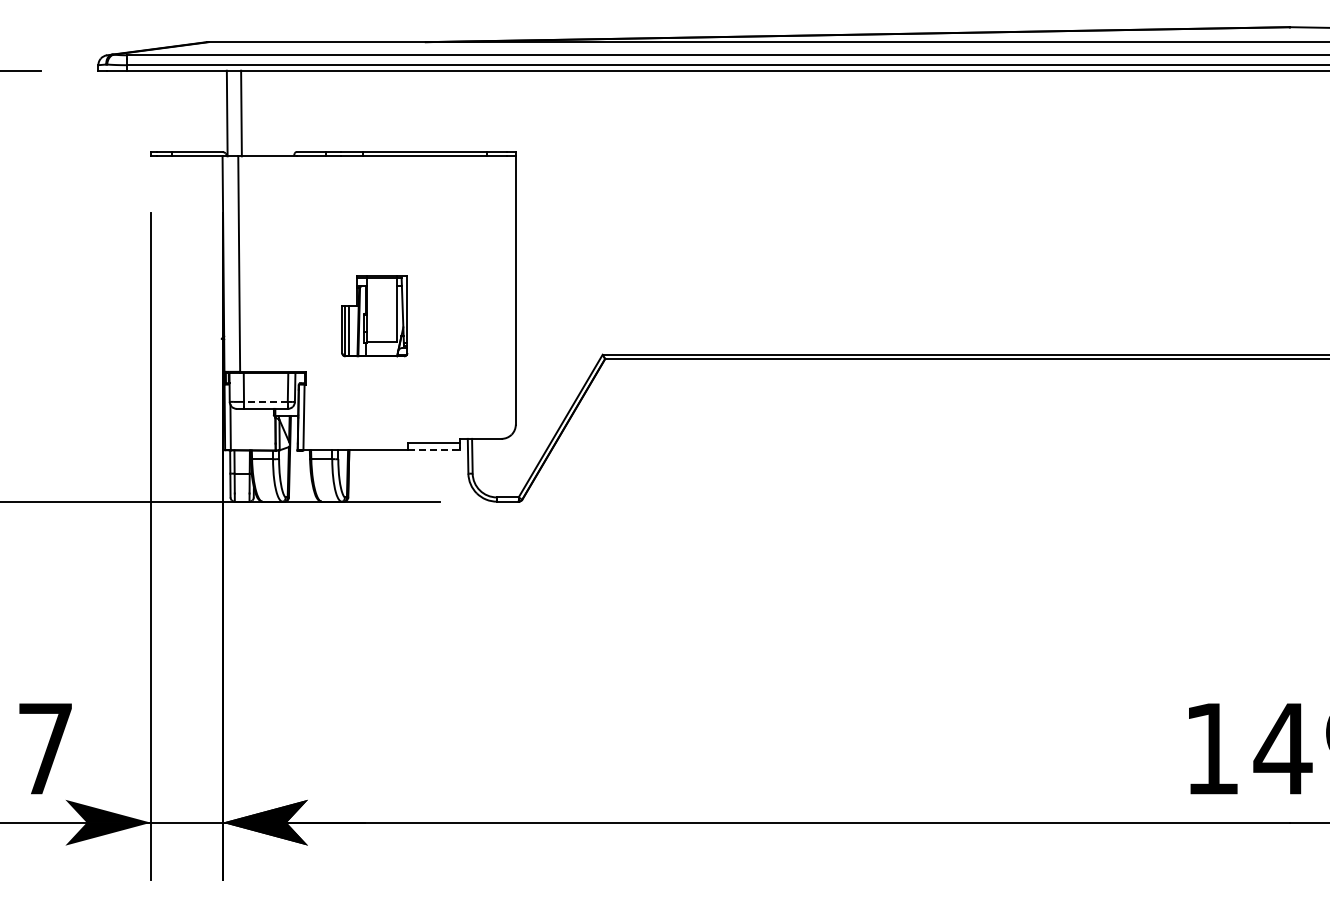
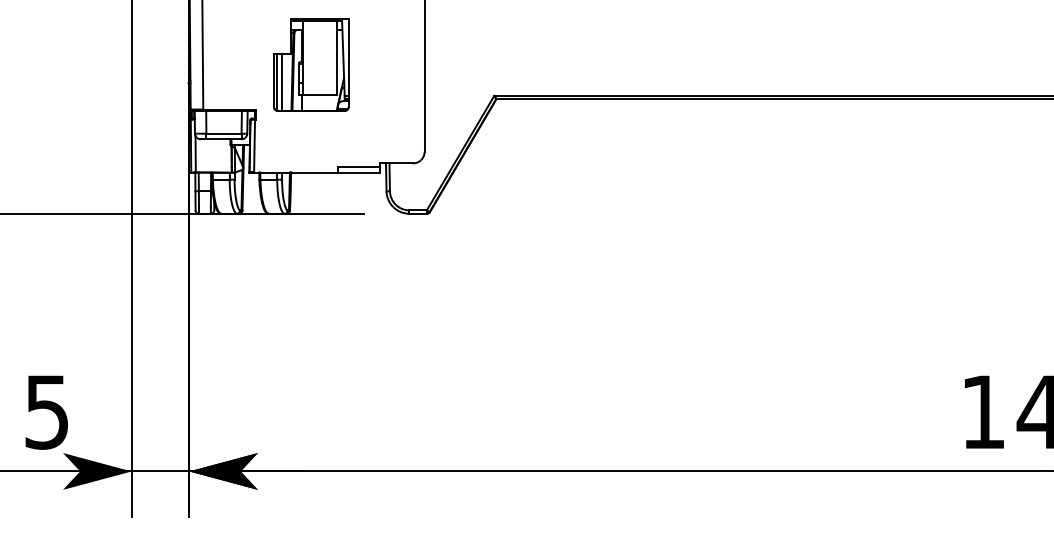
part: (374, 316) -> (311, 65), size x1.43
line: (265, 401) -> (223, 133), dashed -> solid
line: (434, 450) -> (359, 172), dashed -> solid
text: (44, 749) -> (46, 412), 7 -> 5

